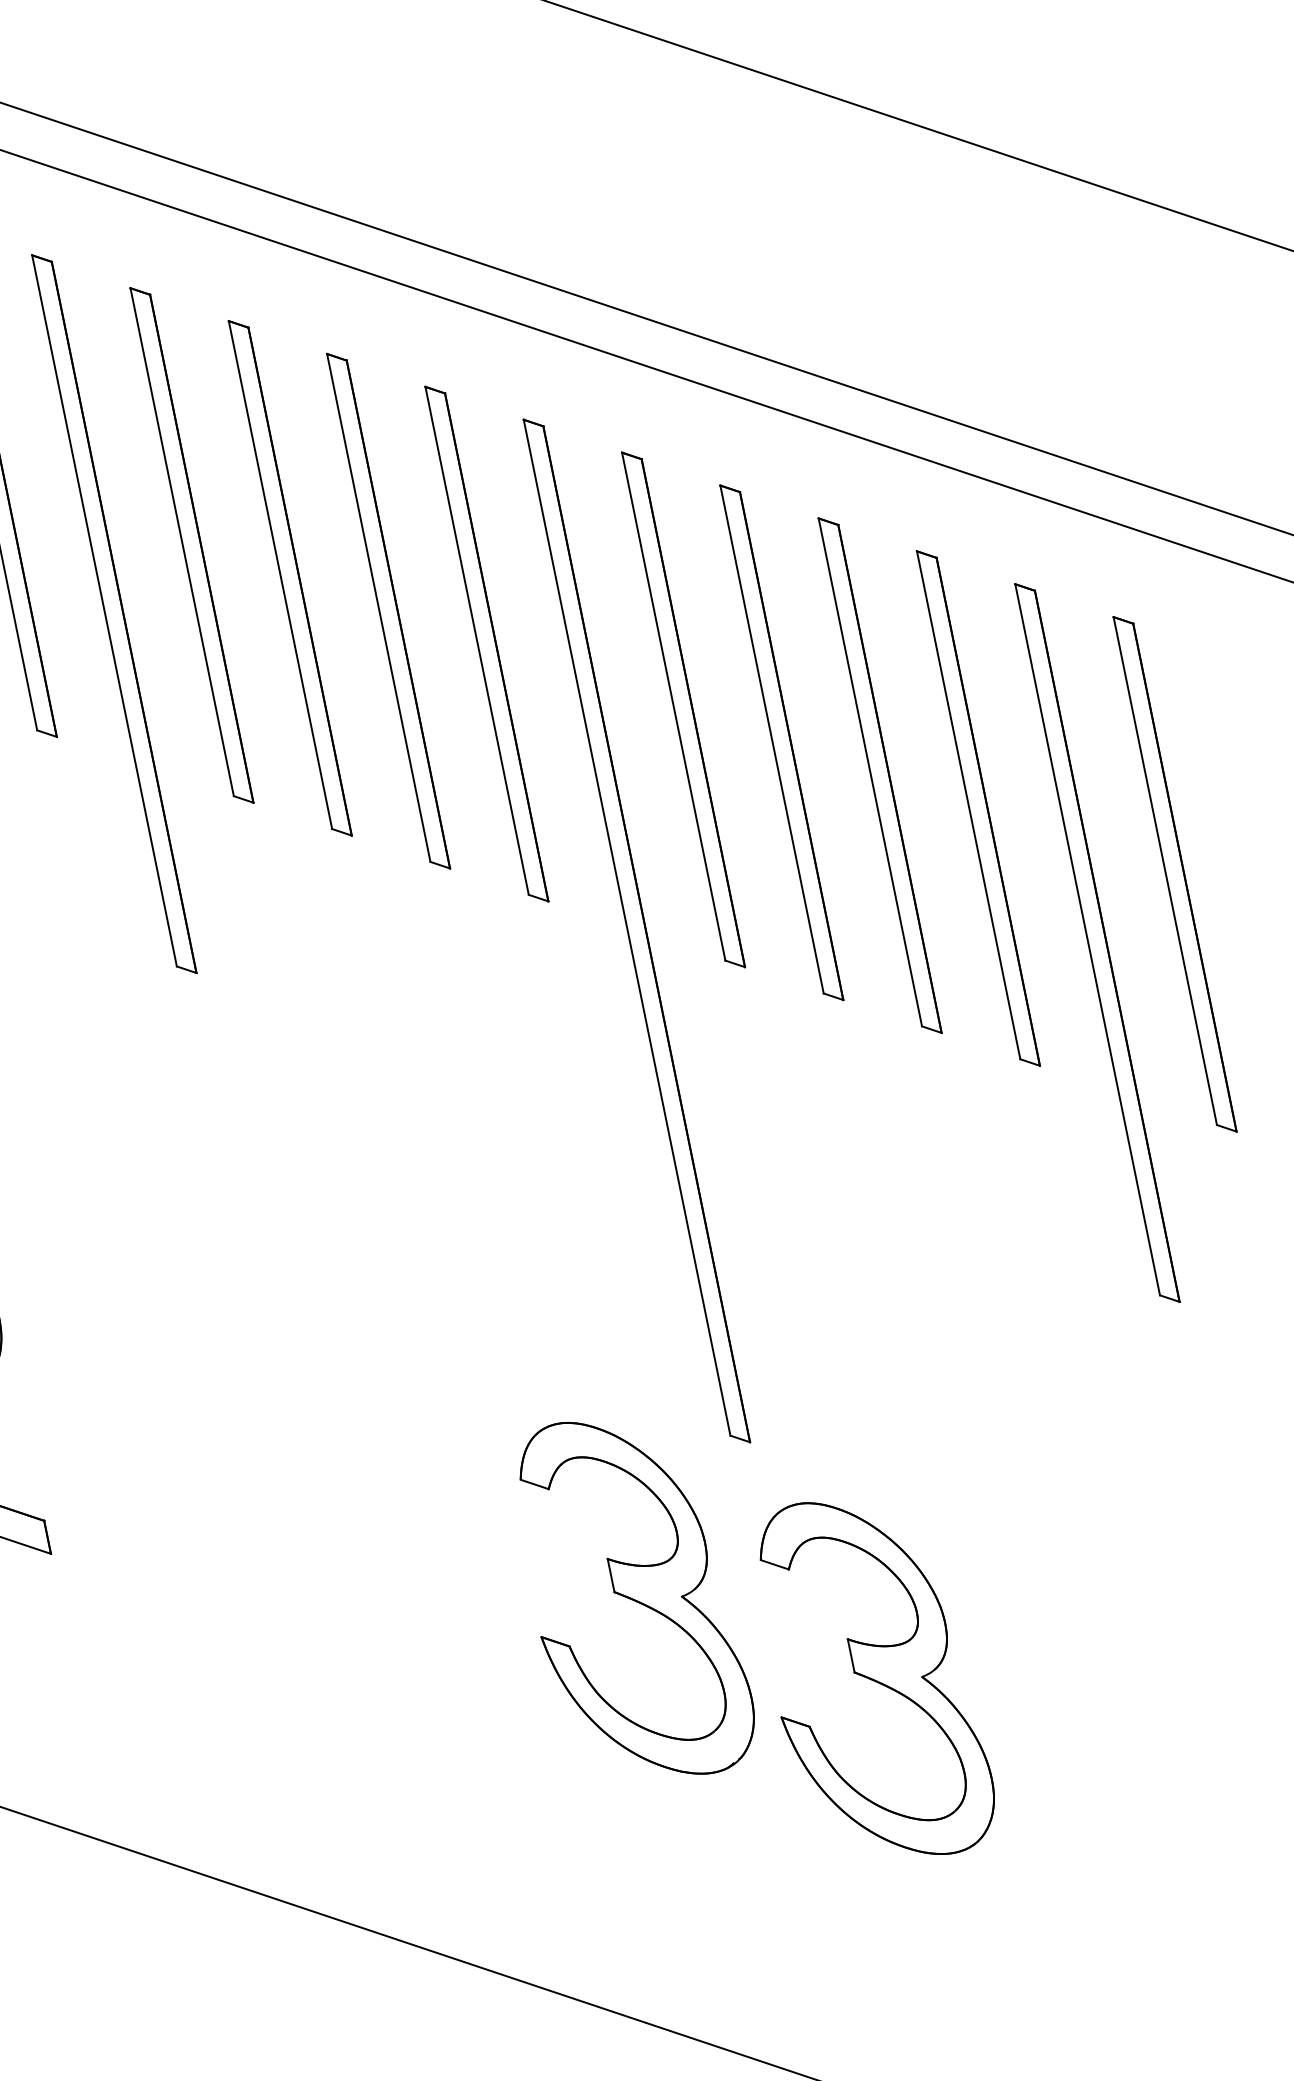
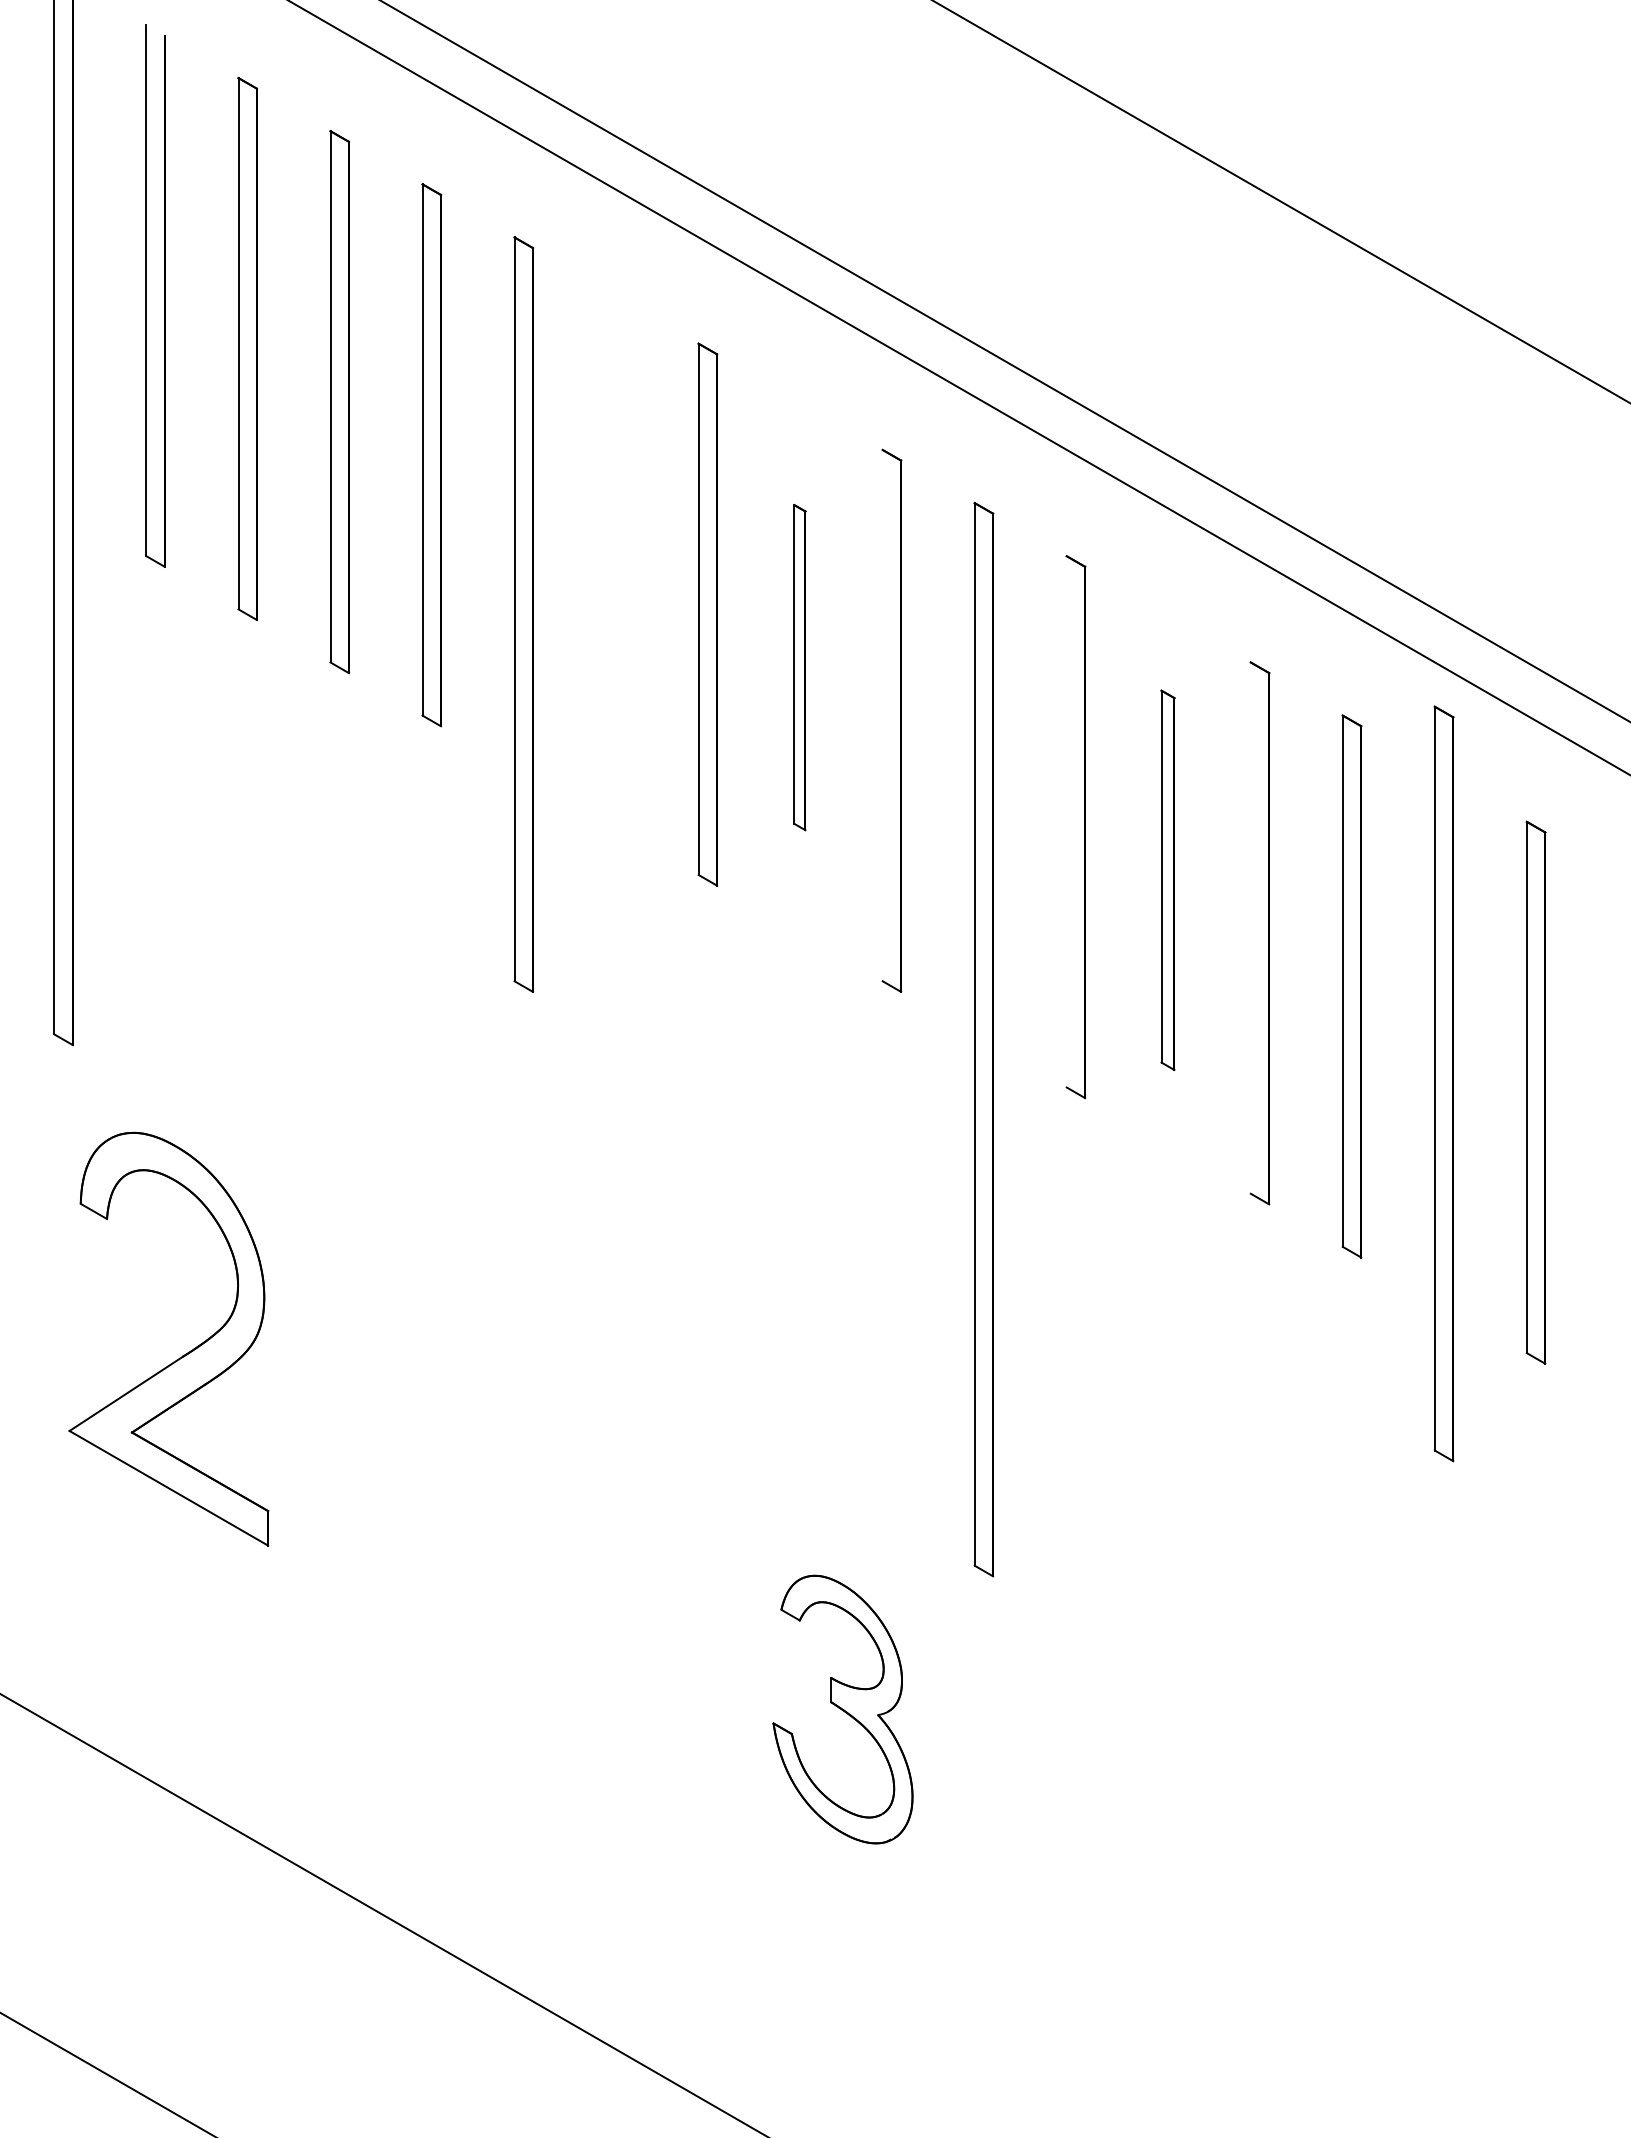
part: (191, 545) -> (615, 561), removed
part: (388, 611) -> (799, 667), size x0.6
line: (476, 640) -> (882, 715), removed
line: (673, 706) -> (1066, 821), removed
part: (781, 743) -> (1167, 880), size x0.7
line: (869, 771) -> (1250, 927), removed
part: (1096, 942) -> (1443, 1083), moved
part: (632, 1598) -> (842, 1709), size x0.7
part: (872, 1679) -> (1067, 1839), removed

